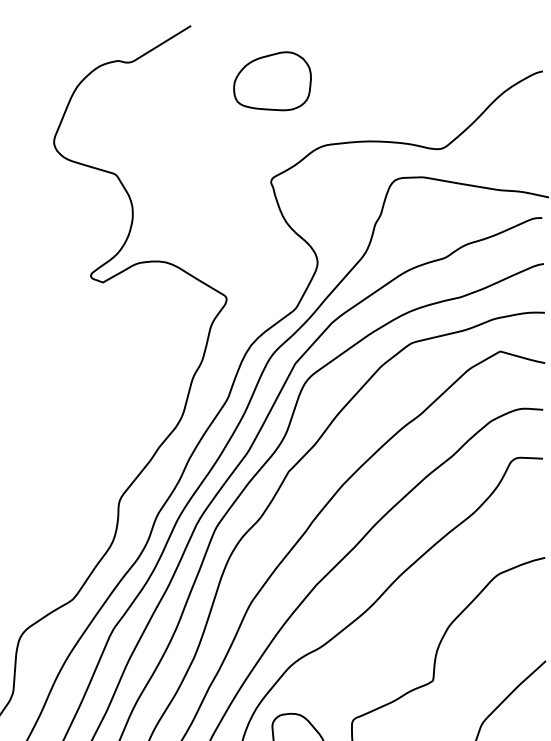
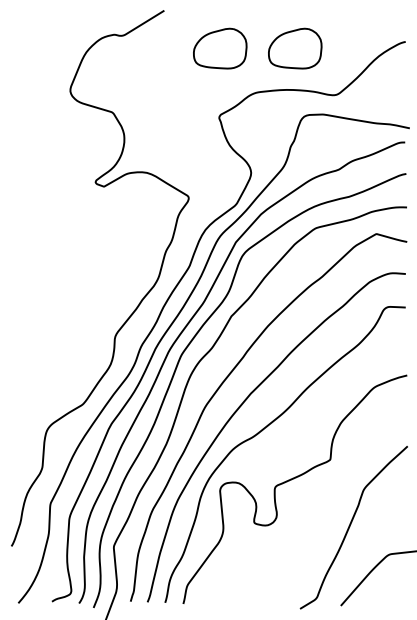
part: (382, 81) -> (295, 48), added

